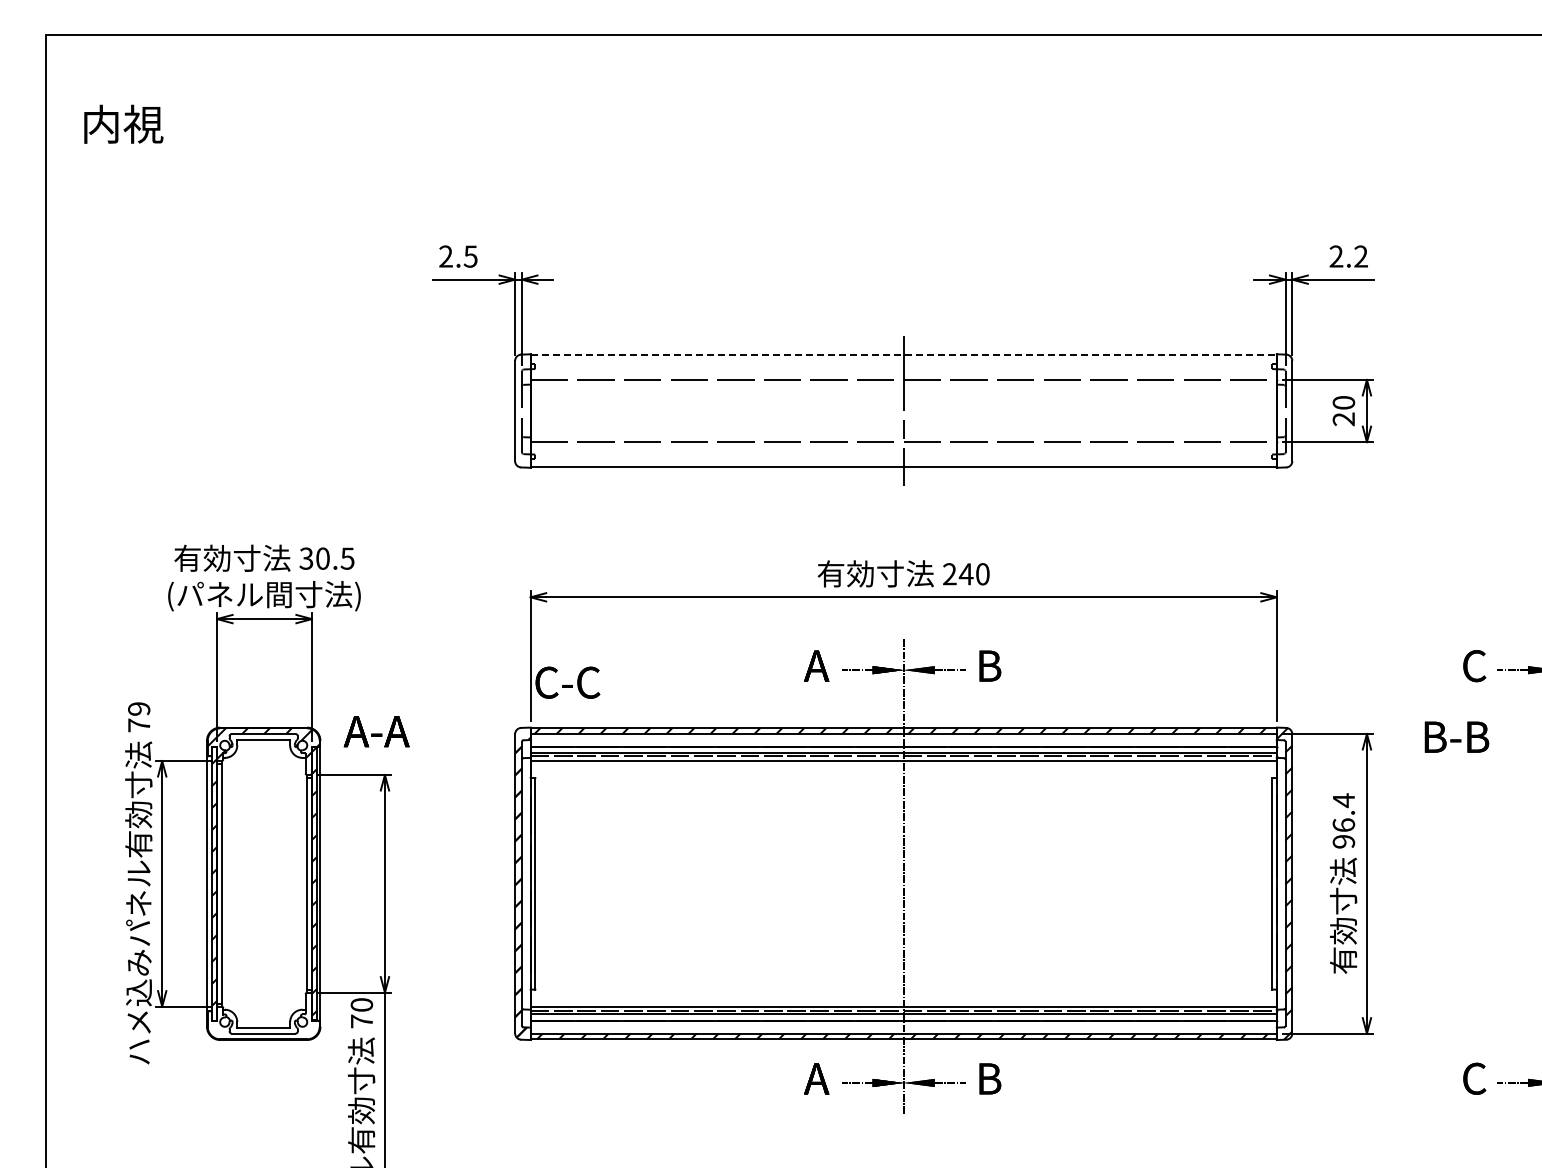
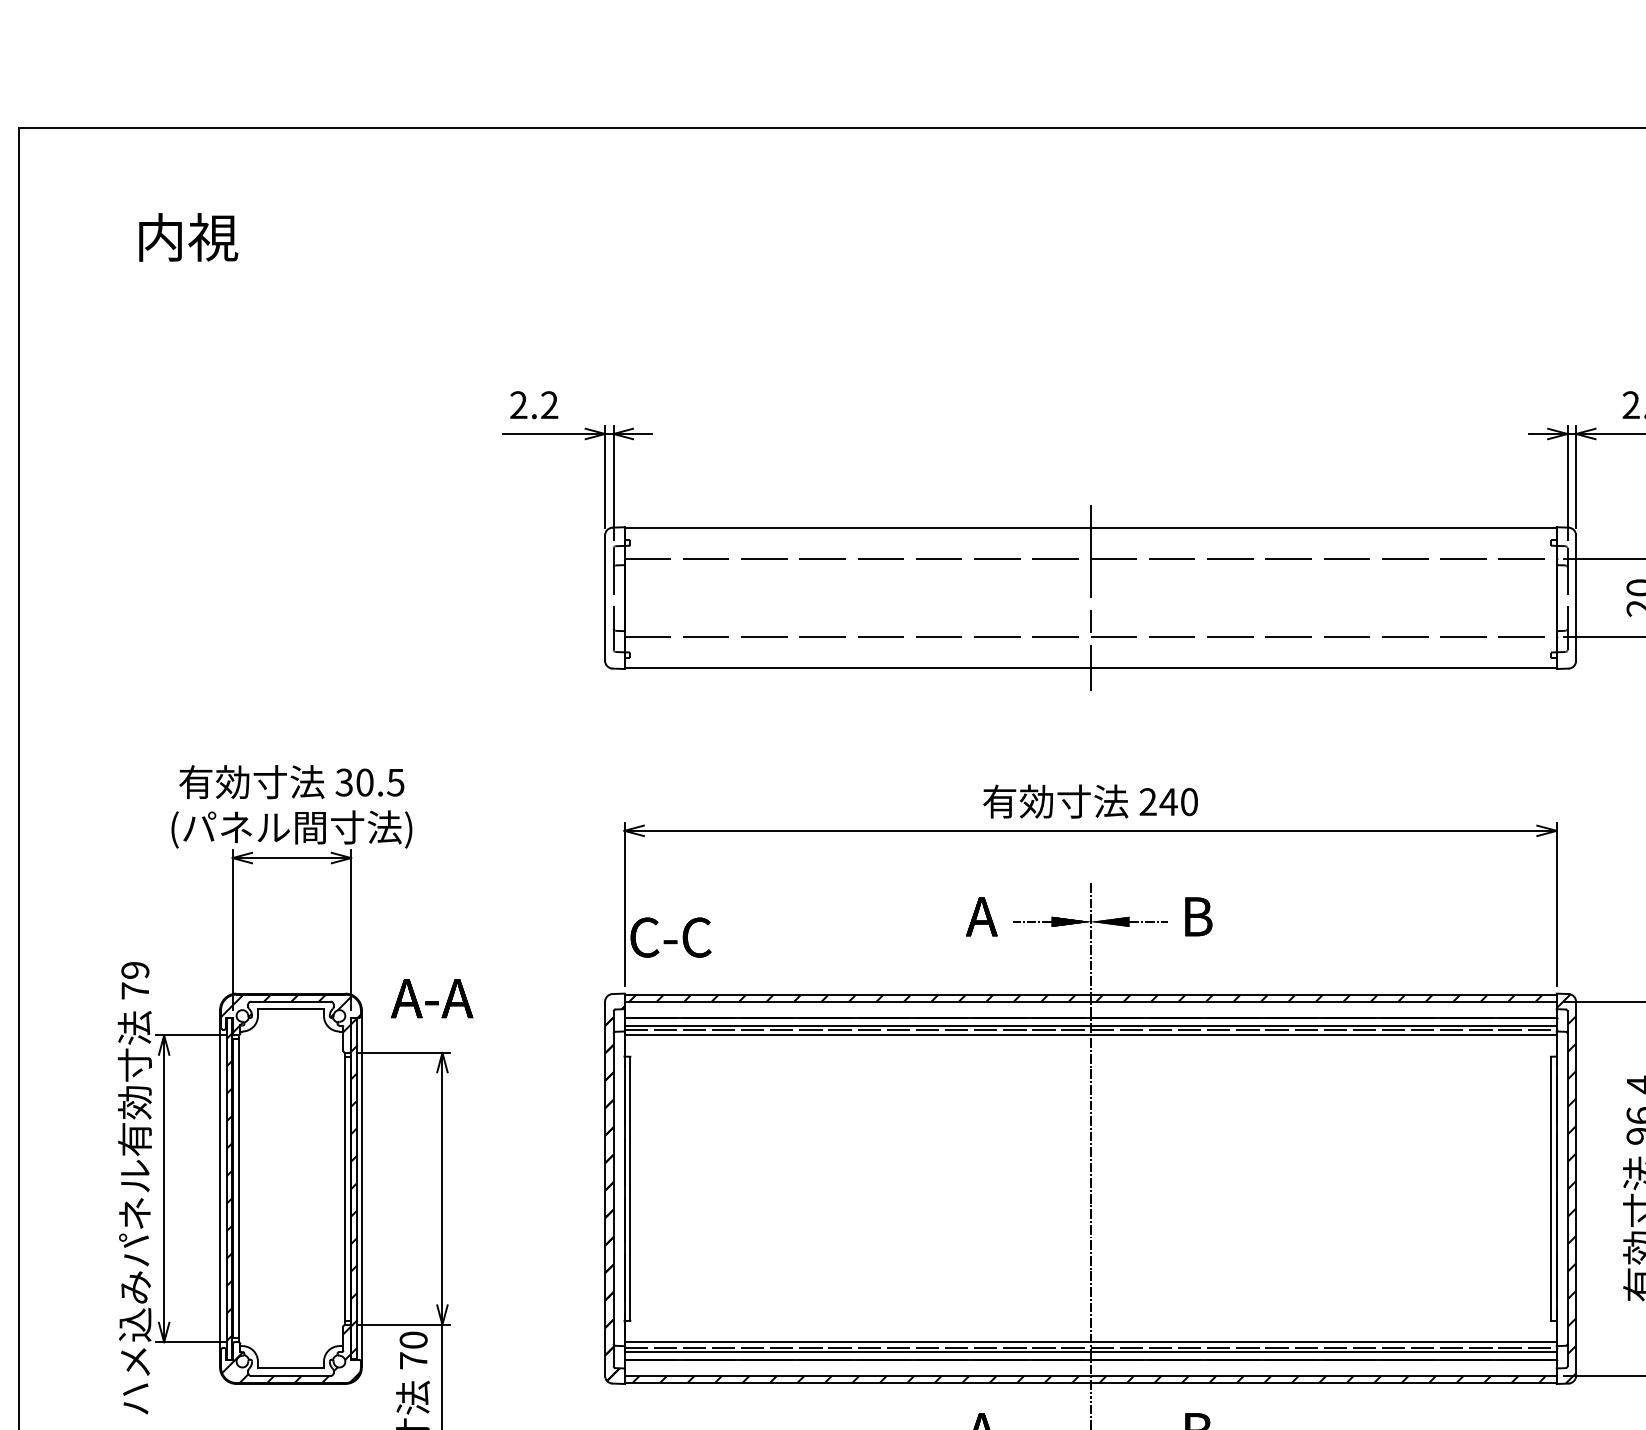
text: (123, 123) -> (188, 236), moved
text: (470, 256) -> (549, 405), 2.5 -> 2.2
line: (904, 355) -> (1091, 528), dashed -> solid
hatch: (263, 1016) -> (290, 1354), added

